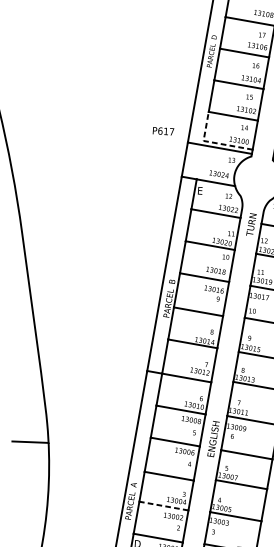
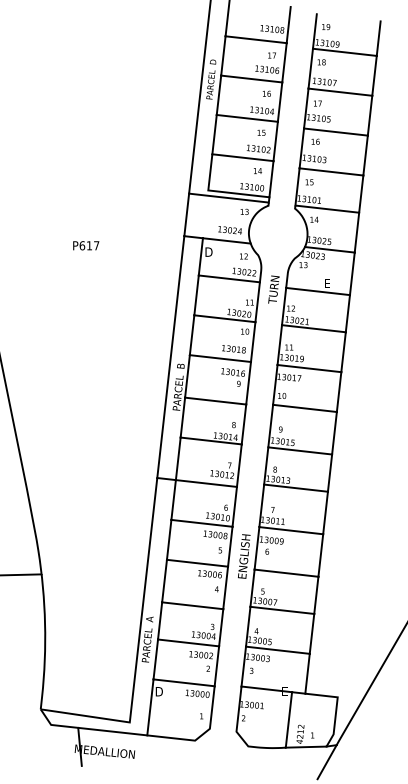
text: (163, 131) -> (86, 245), moved
line: (213, 142) -> (220, 191), dashed -> solid
text: (200, 190) -> (208, 251), E -> D
line: (163, 505) -> (188, 642), dashed -> solid

